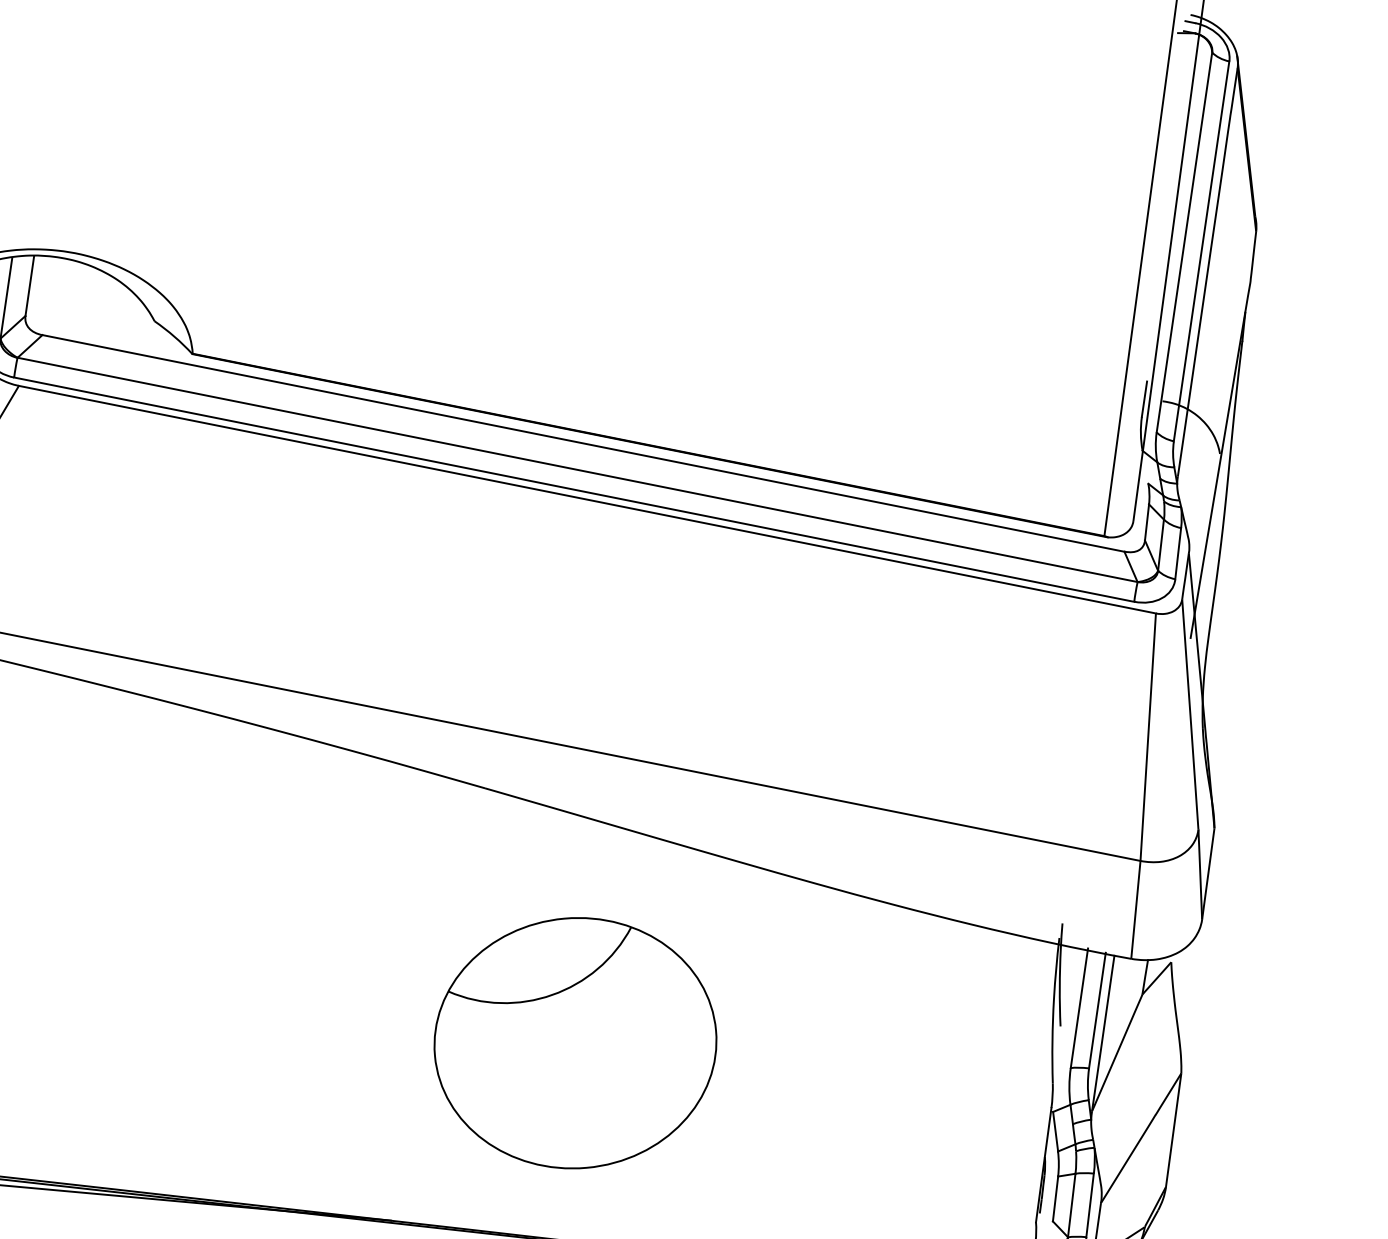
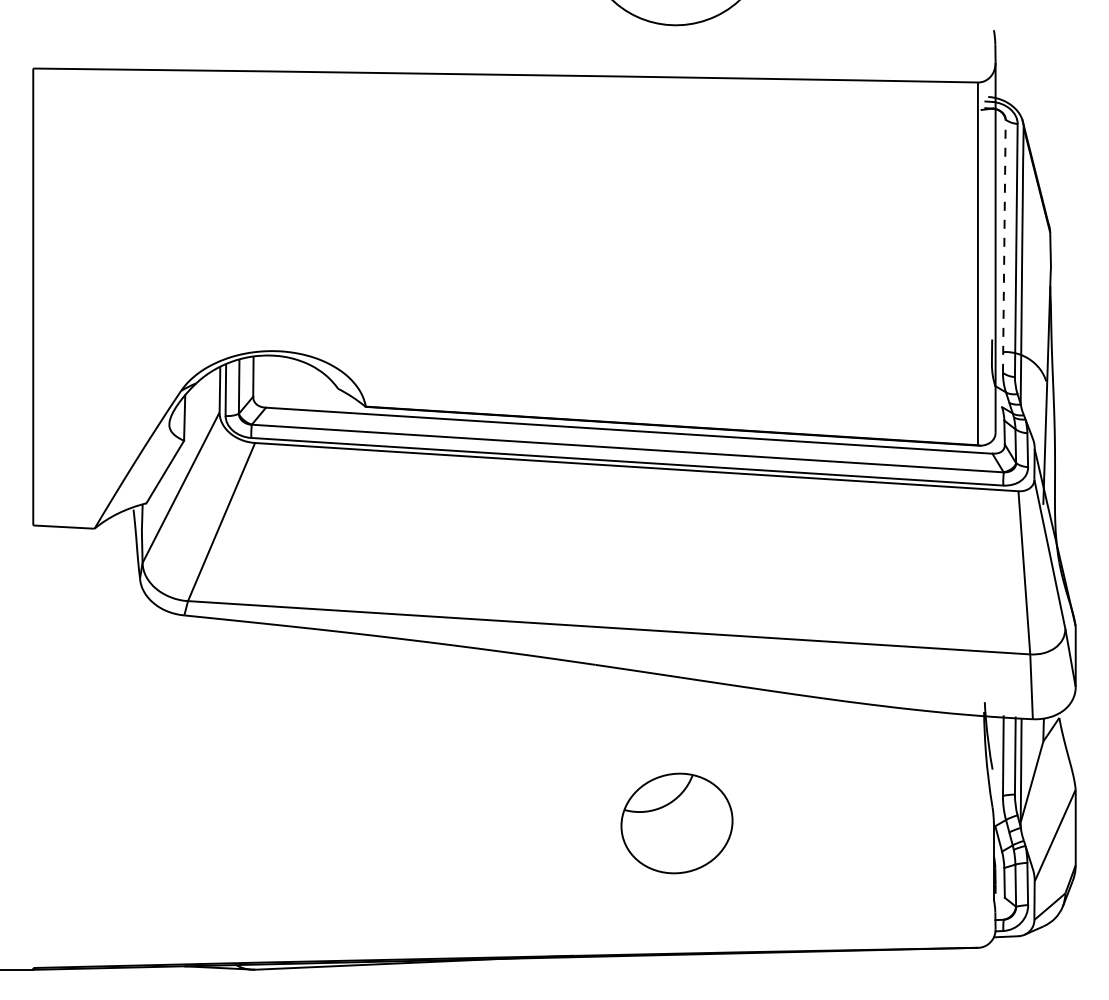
line: (1184, 242) -> (1004, 246), solid -> dashed
part: (574, 1043) -> (676, 823), size x0.6

